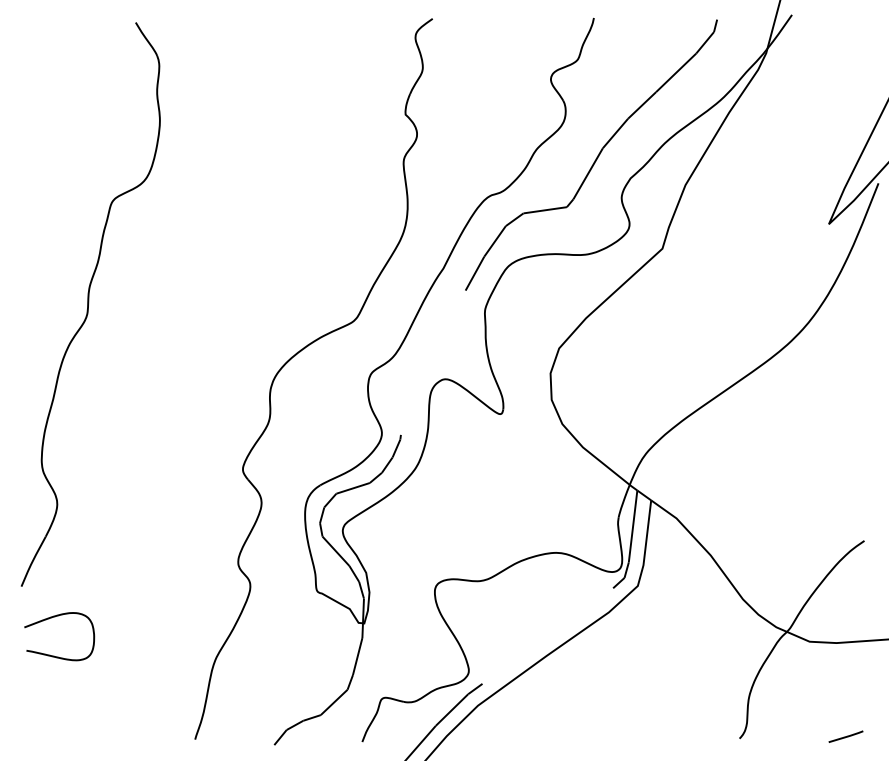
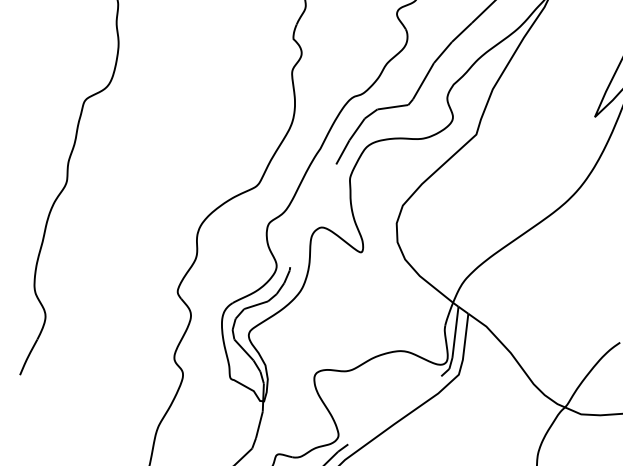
curve: (55, 617) -> (44, 397), removed

